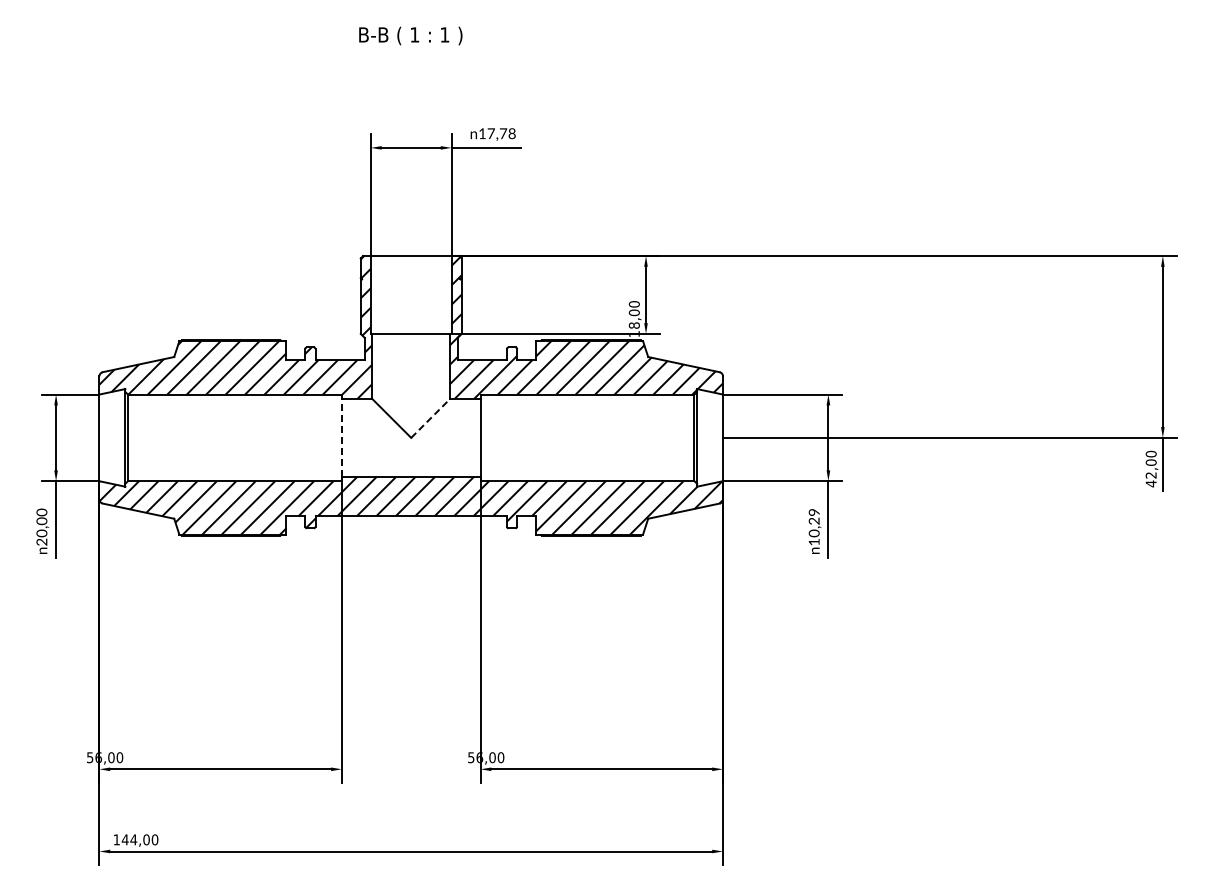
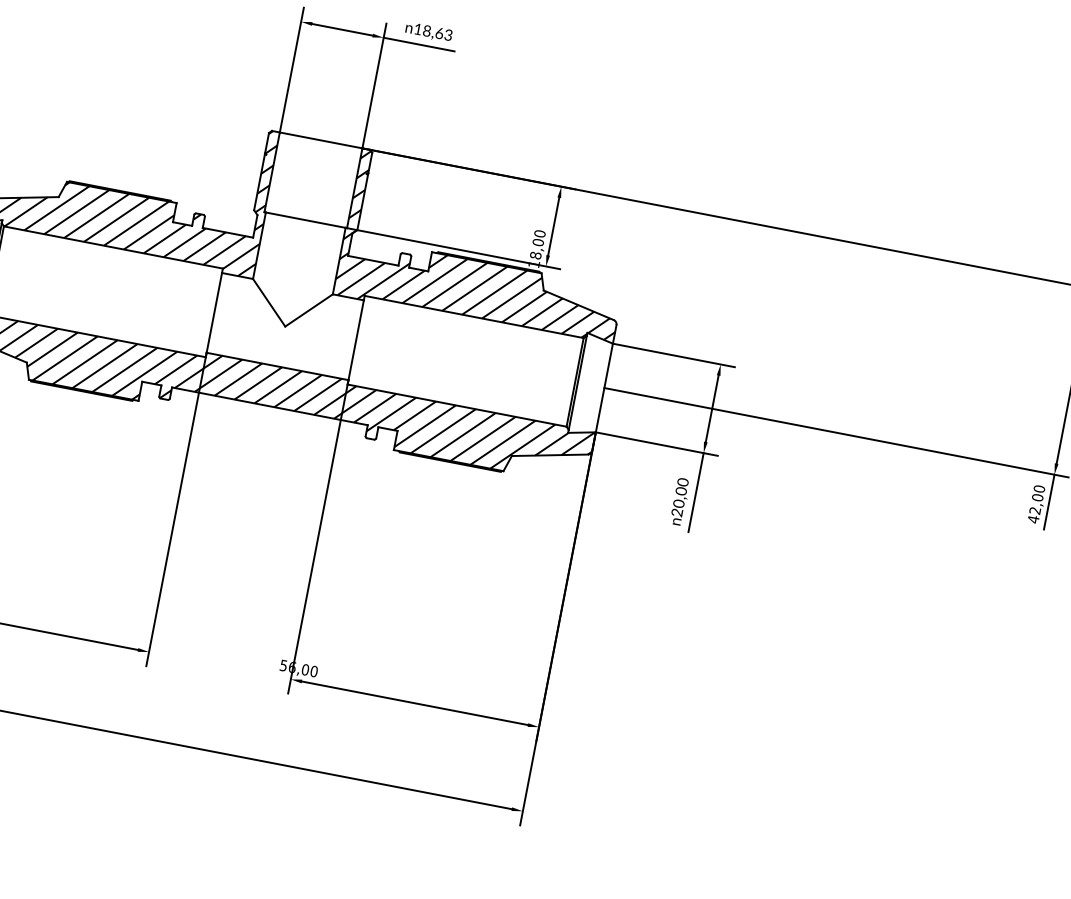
text: (501, 133) -> (437, 32), 17,78 -> 18,63
line: (430, 418) -> (308, 310), dashed -> solid
line: (341, 437) -> (214, 312), dashed -> solid
text: (813, 526) -> (679, 496), 10,29 -> 20,00

